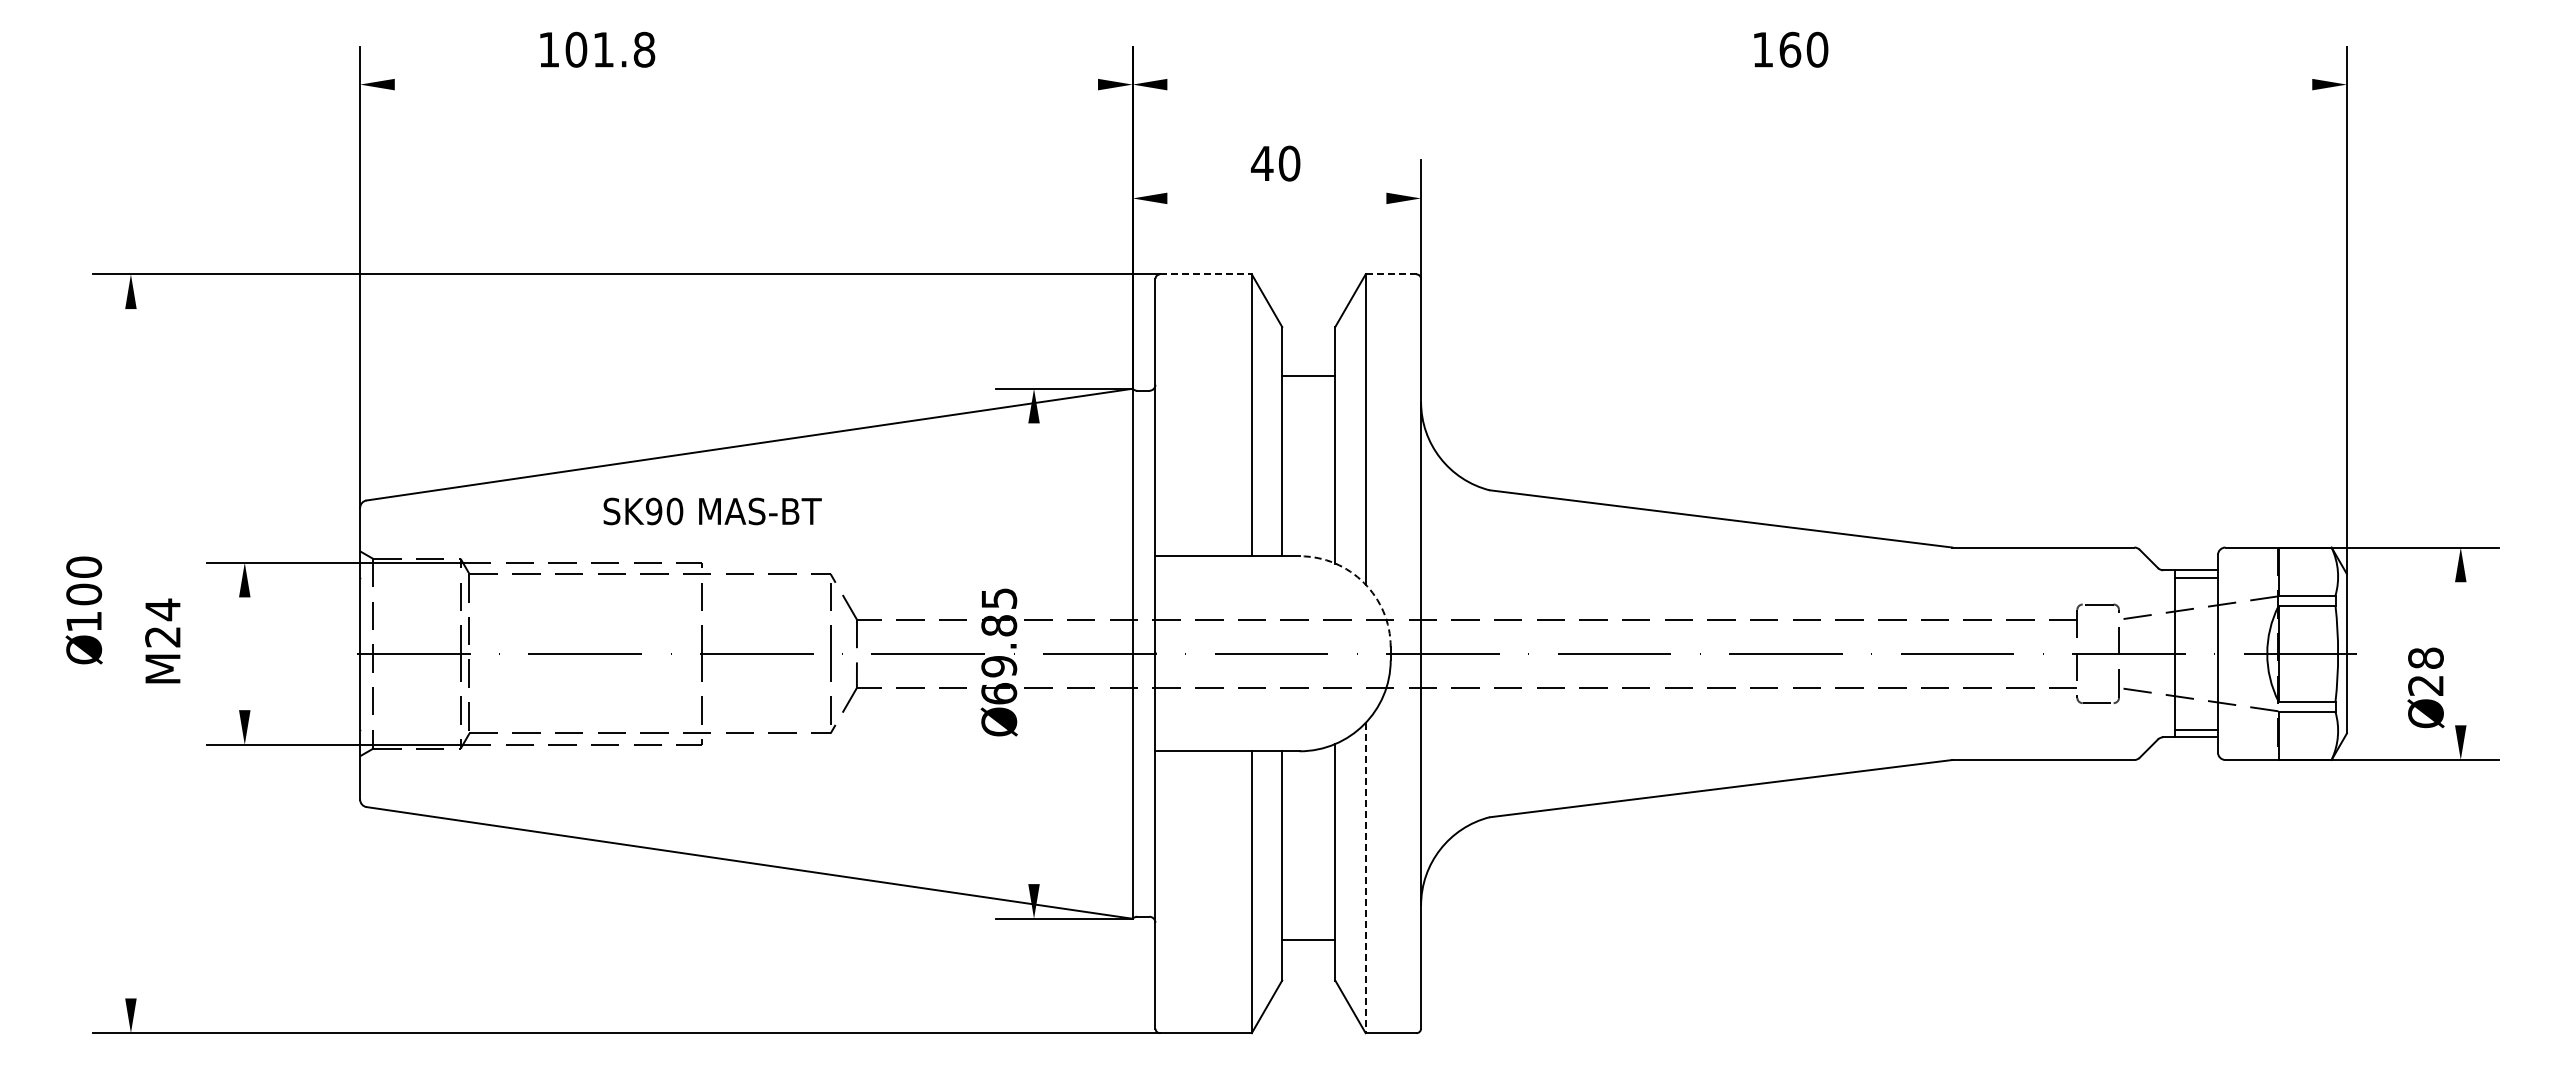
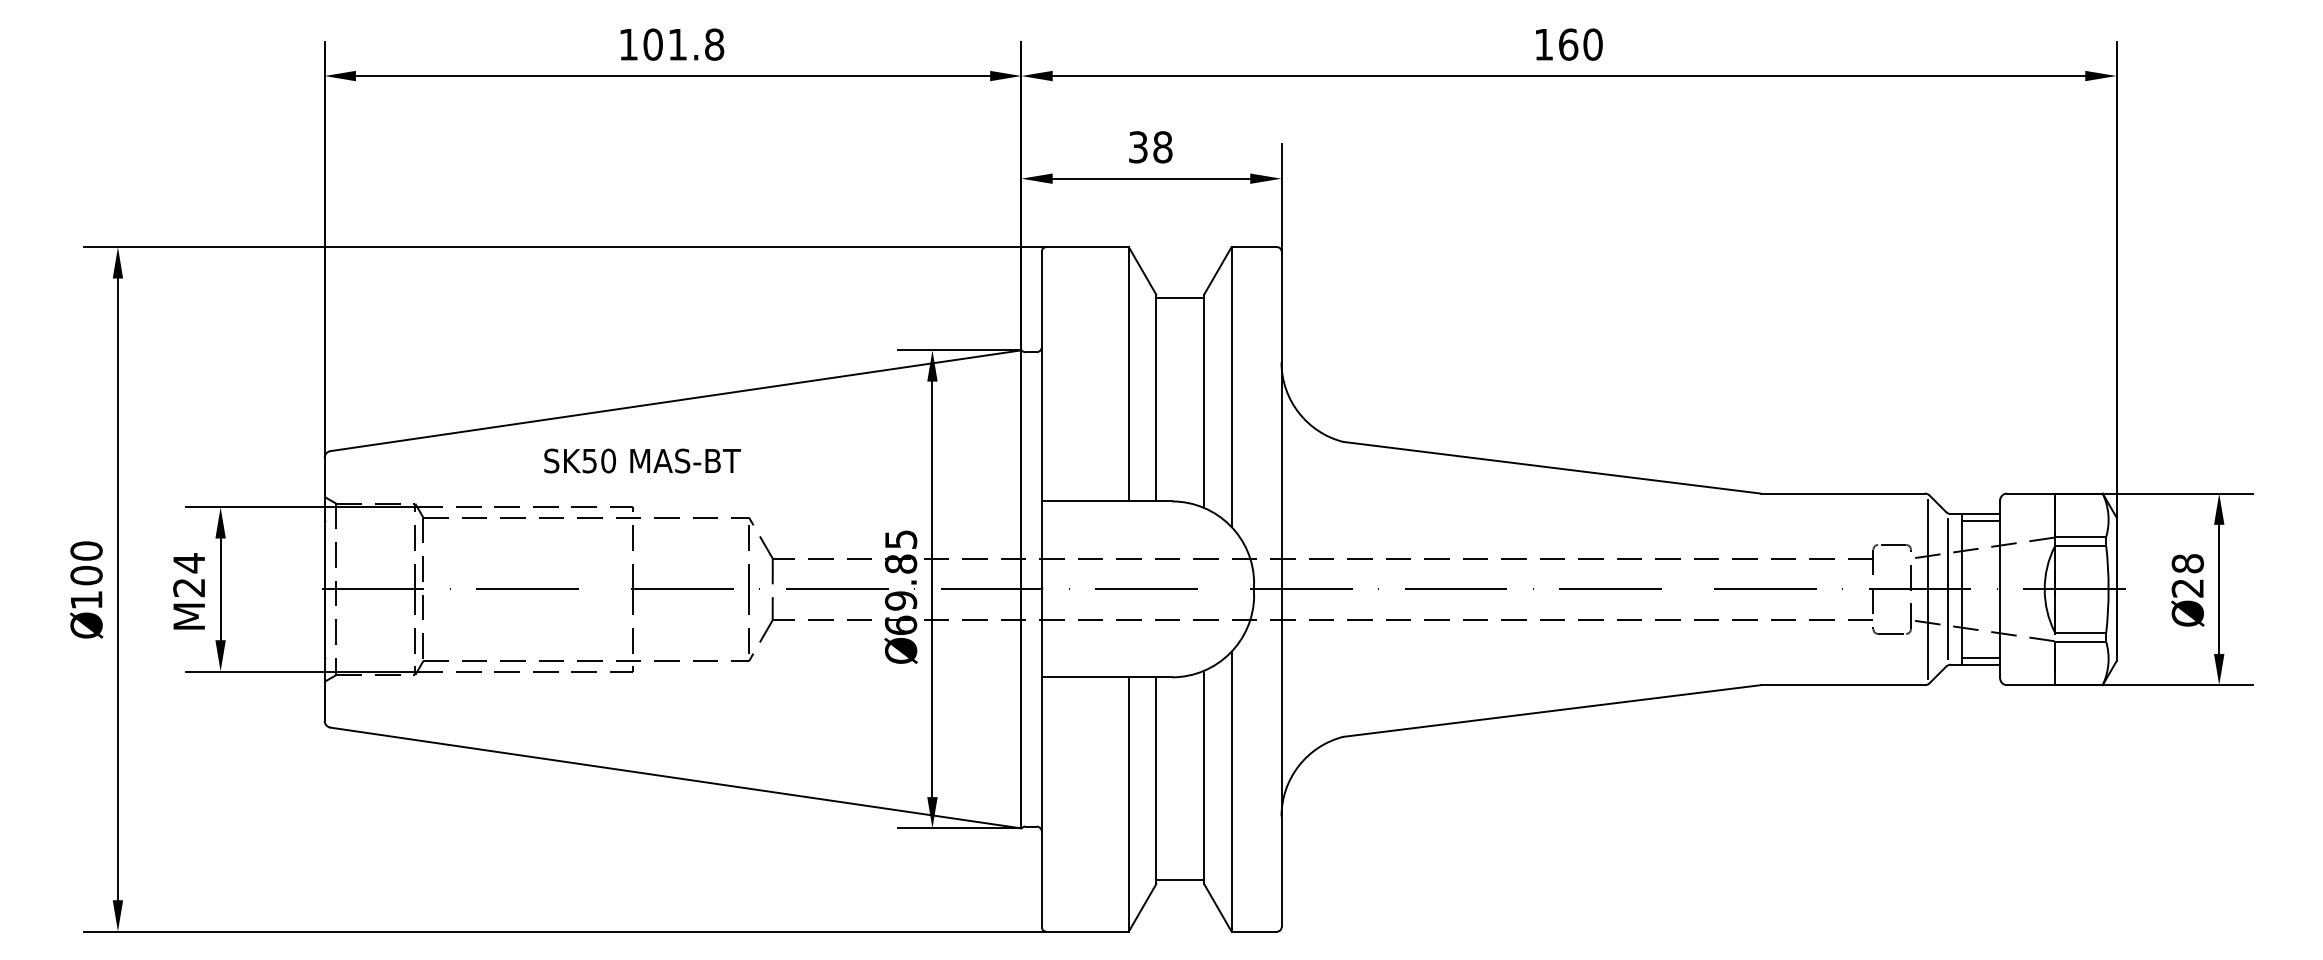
text: (597, 49) -> (672, 44), moved
text: (1791, 49) -> (1569, 44), moved
line: (746, 84) -> (673, 75), added
line: (1739, 84) -> (1568, 75), added
text: (1275, 163) -> (1150, 147), 40 -> 38
line: (1276, 198) -> (1151, 178), added
line: (1205, 274) -> (1087, 247), dashed -> solid
line: (1391, 274) -> (1254, 247), dashed -> solid
line: (1308, 376) -> (1179, 298), moved
text: (653, 511) -> (589, 461), SK90 -> SK50
arc: (1364, 582) -> (1230, 525), dashed -> solid
text: (83, 610) -> (85, 590), moved
text: (162, 640) -> (188, 590), moved
line: (130, 653) -> (117, 589), added
line: (244, 653) -> (220, 589), added
line: (1034, 653) -> (932, 589), added
line: (2160, 653) -> (1948, 589), added
line: (2460, 653) -> (2218, 589), added
line: (2137, 654) -> (1927, 590), added
text: (2425, 687) -> (2187, 590), moved
line: (1365, 878) -> (1231, 792), dashed -> solid
line: (1308, 940) -> (1179, 880), moved

